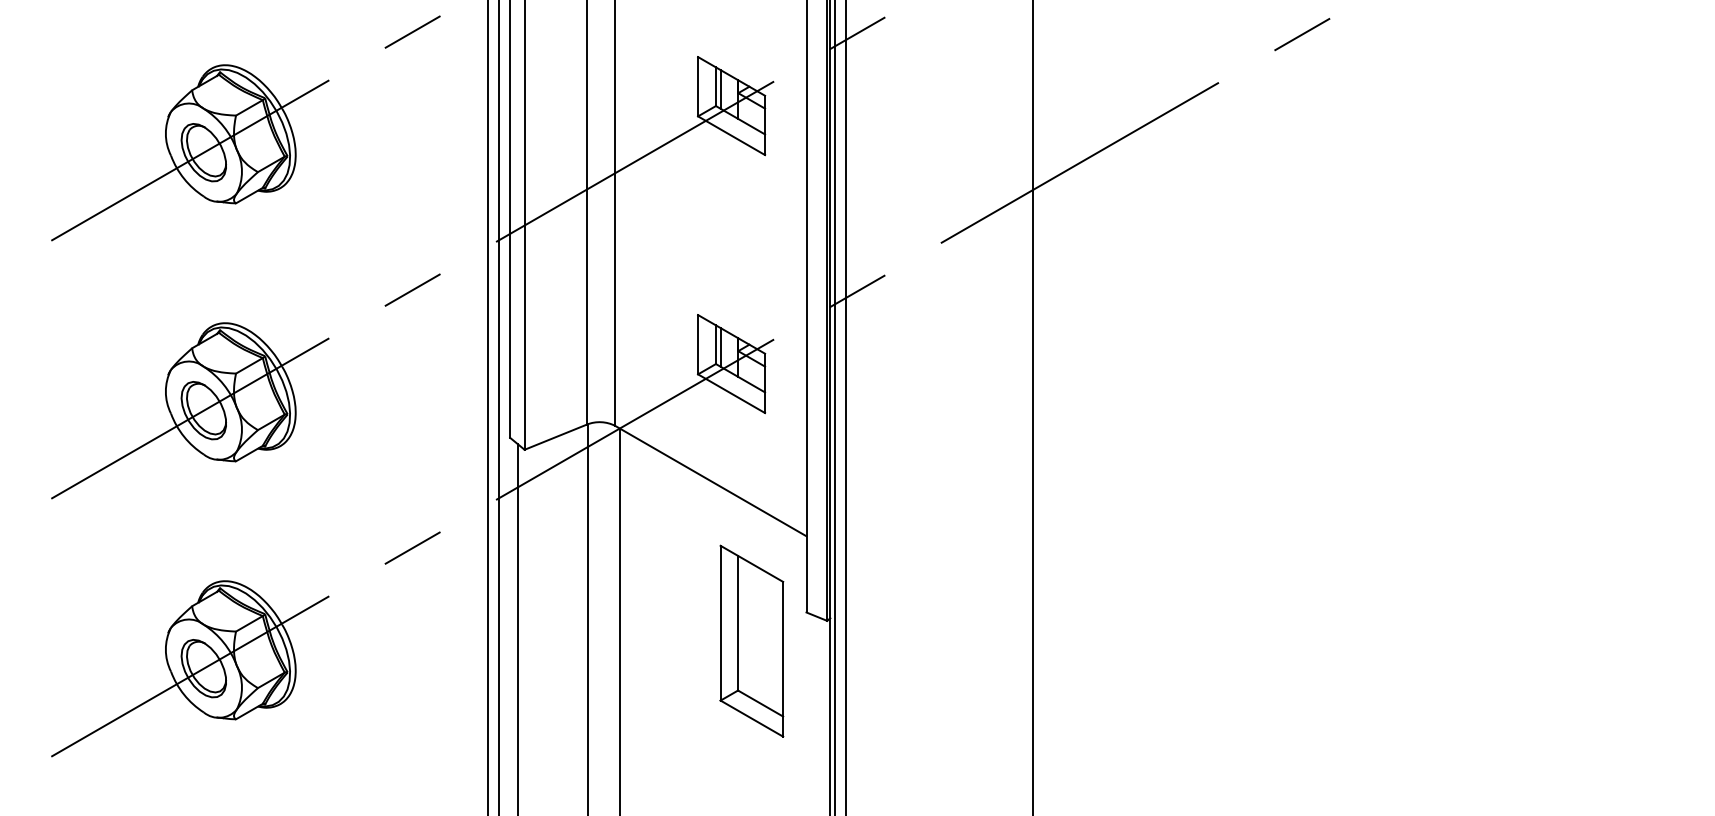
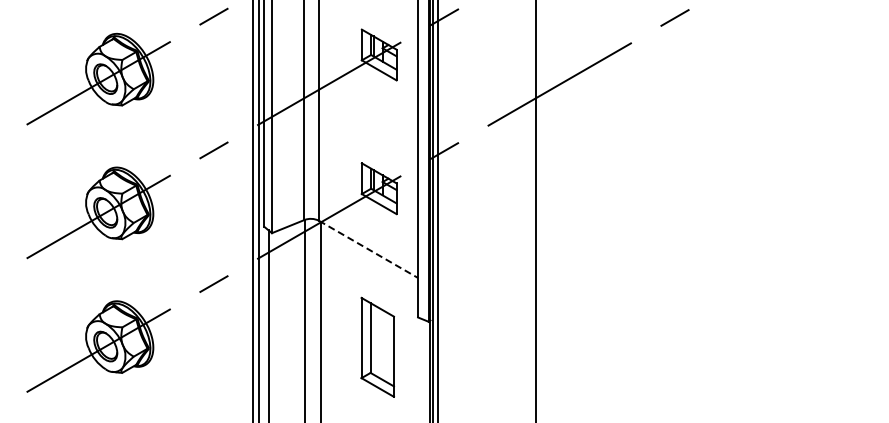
line: (710, 481) -> (368, 249), solid -> dashed
part: (751, 639) -> (377, 346), moved

